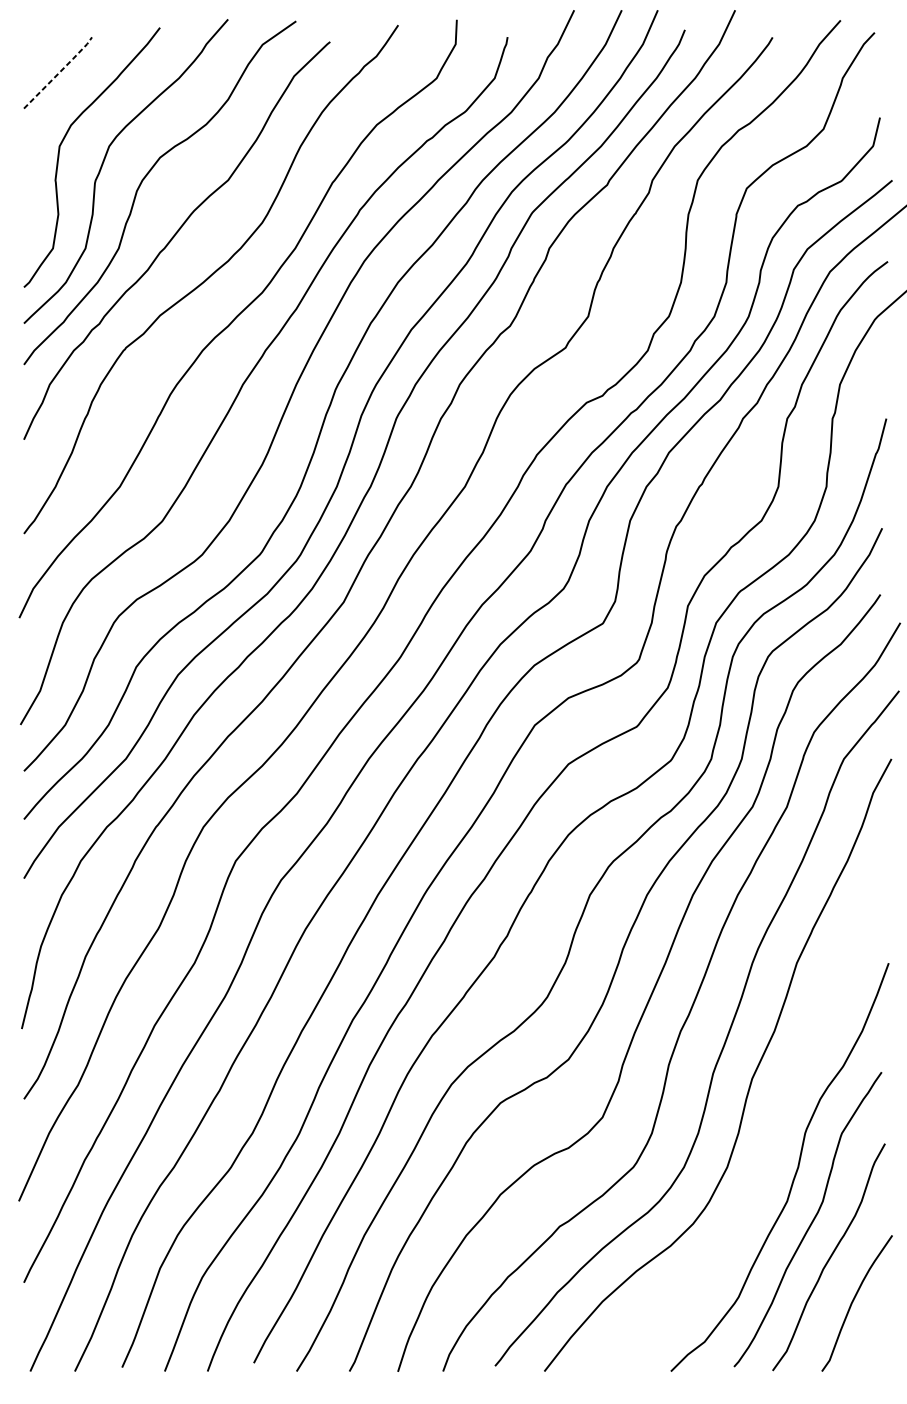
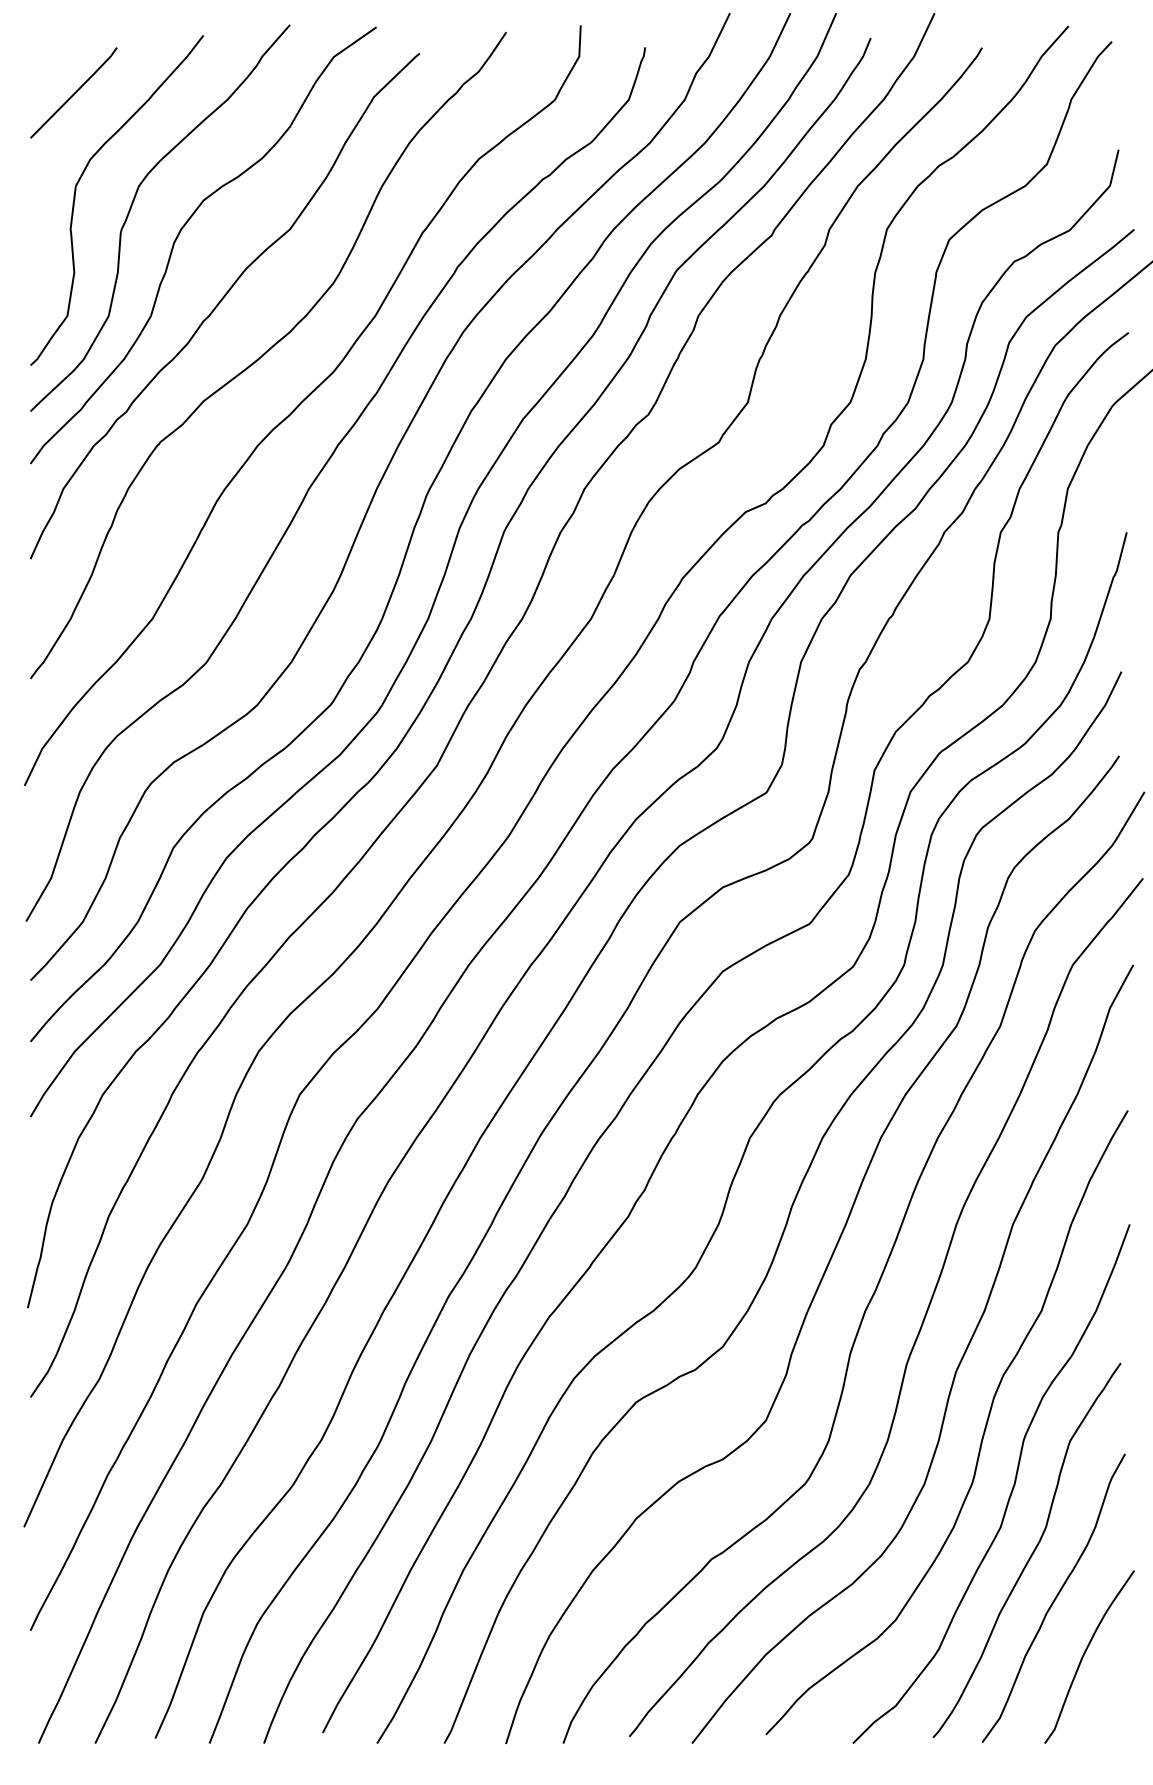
line: (59, 72) -> (75, 92), dashed -> solid
curve: (772, 1128) -> (982, 1434), added

